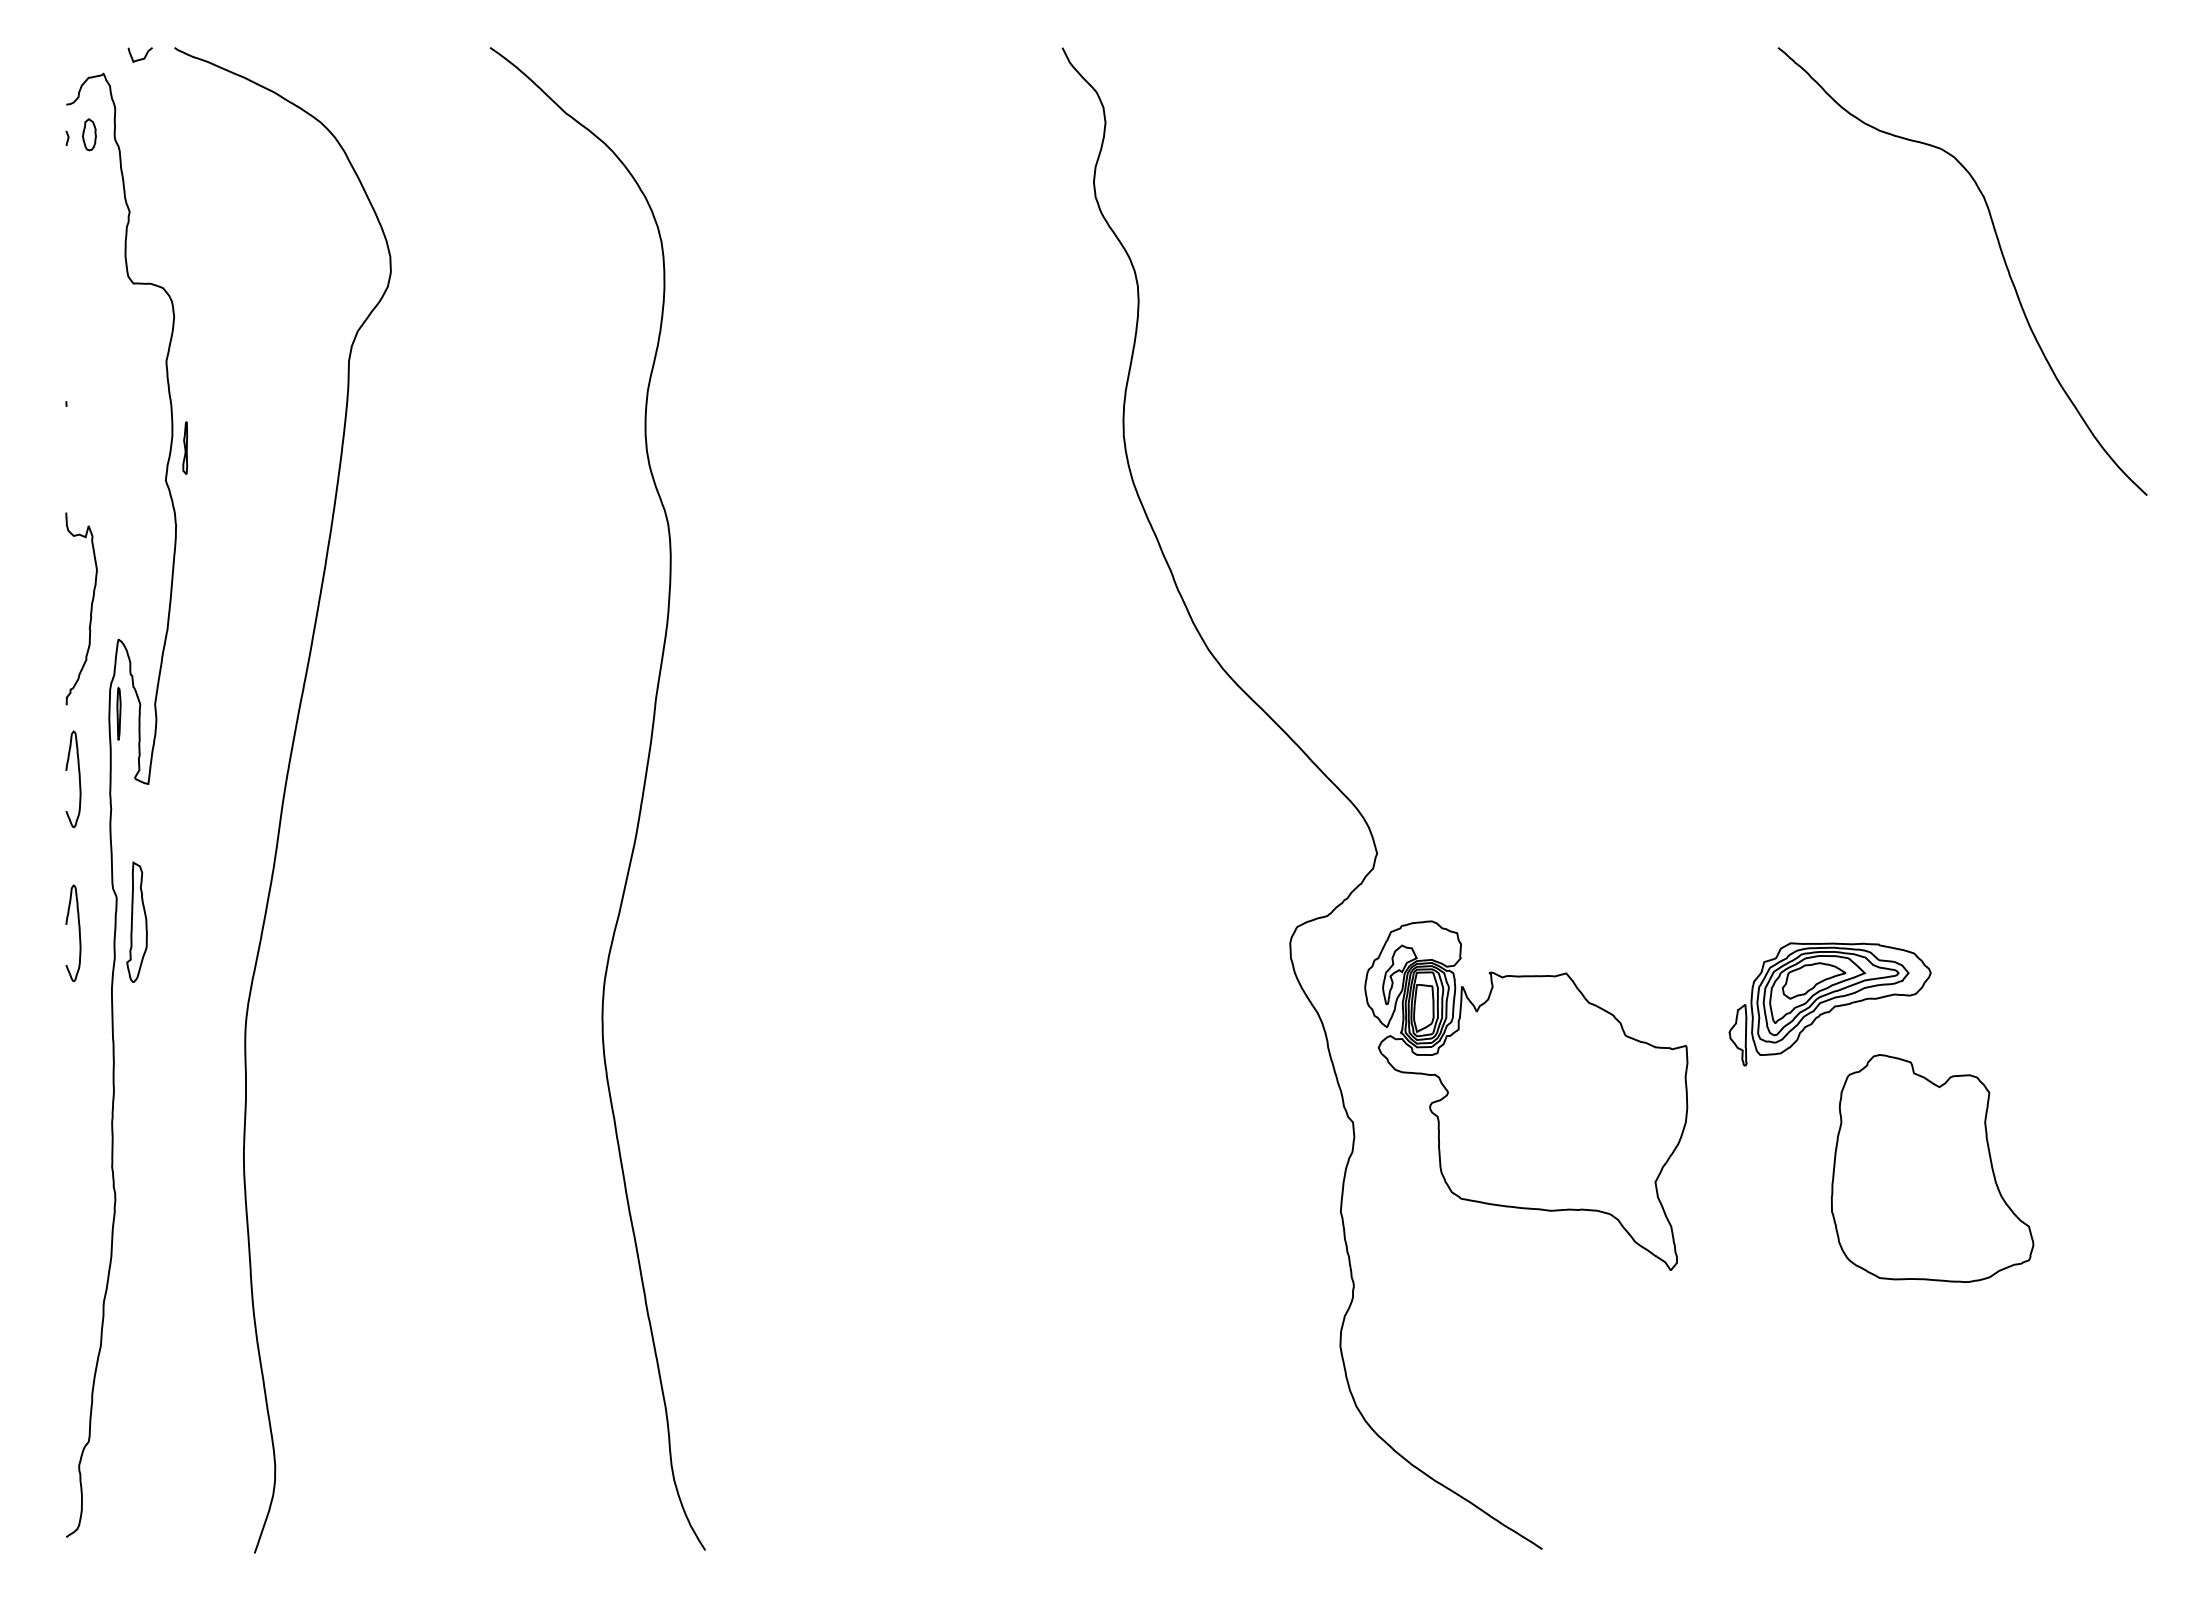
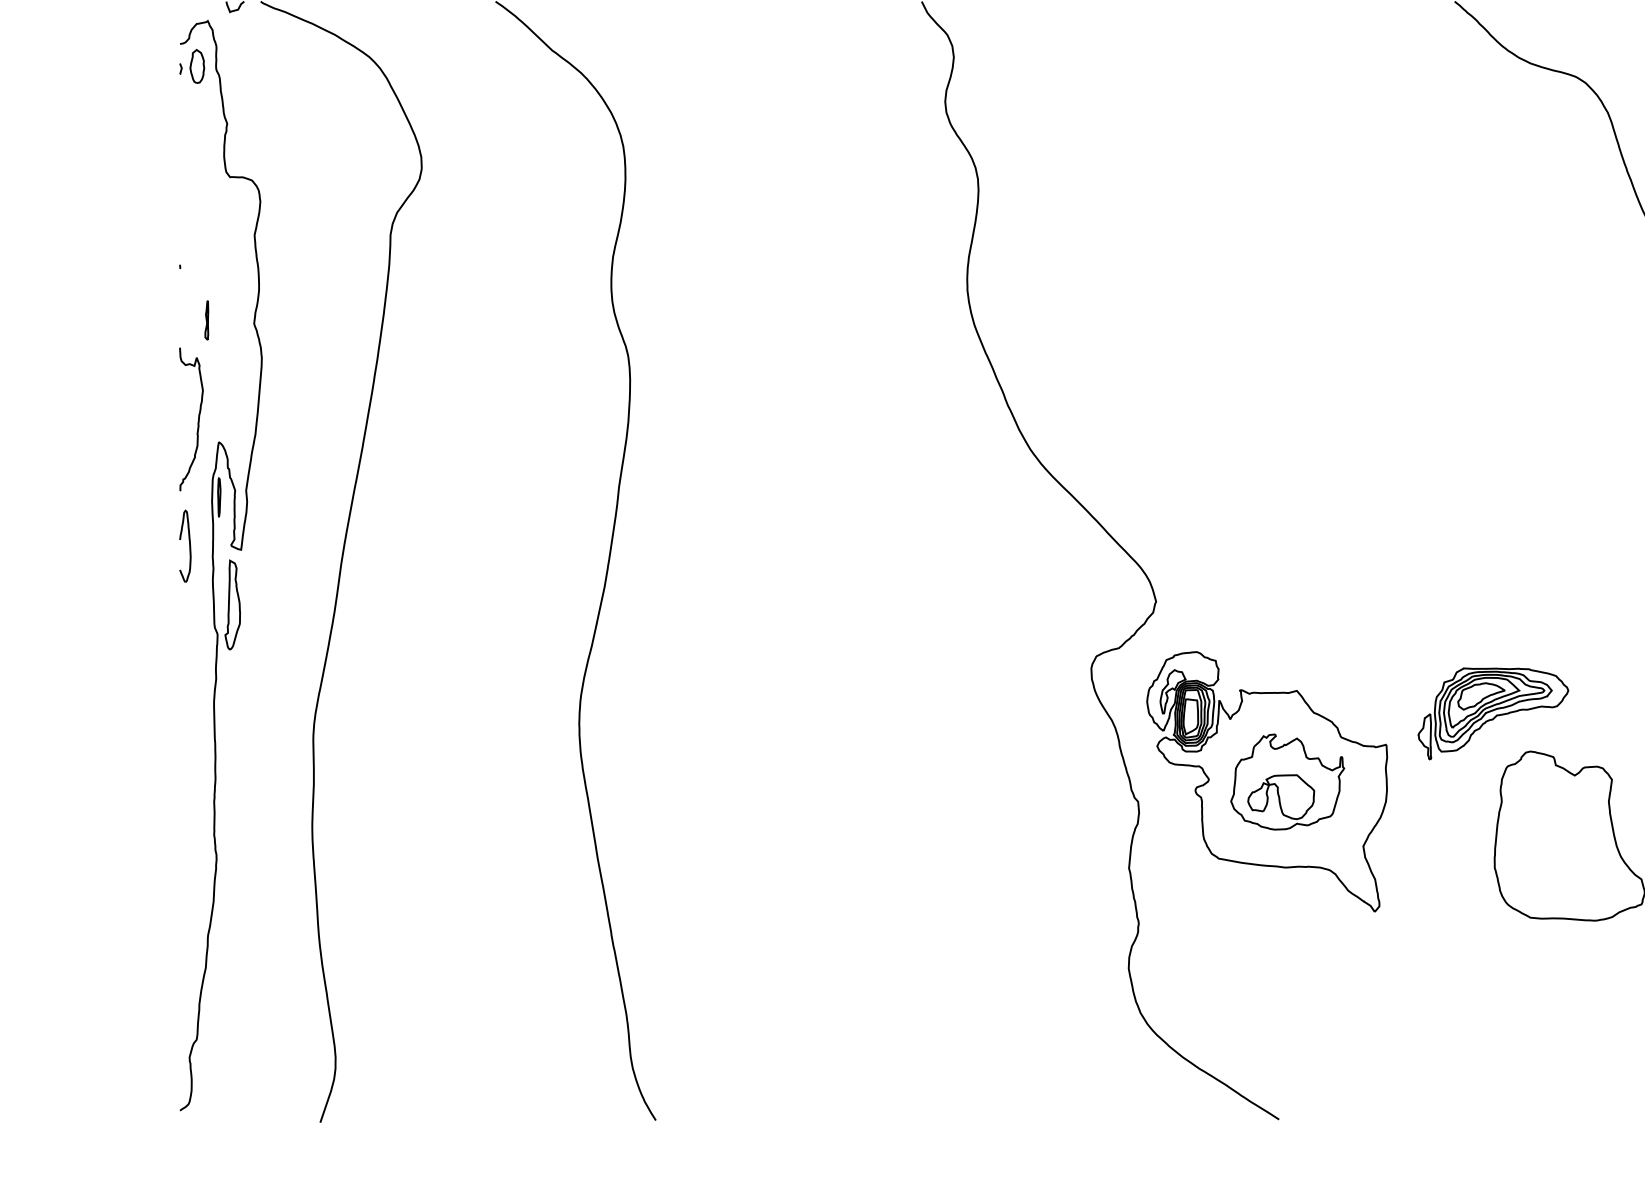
part: (89, 134) -> (197, 66), size x1.43
part: (185, 447) -> (207, 320), moved
part: (136, 921) -> (232, 604), moved
part: (73, 933) -> (185, 661), removed
part: (1553, 1095) -> (1287, 781), added

